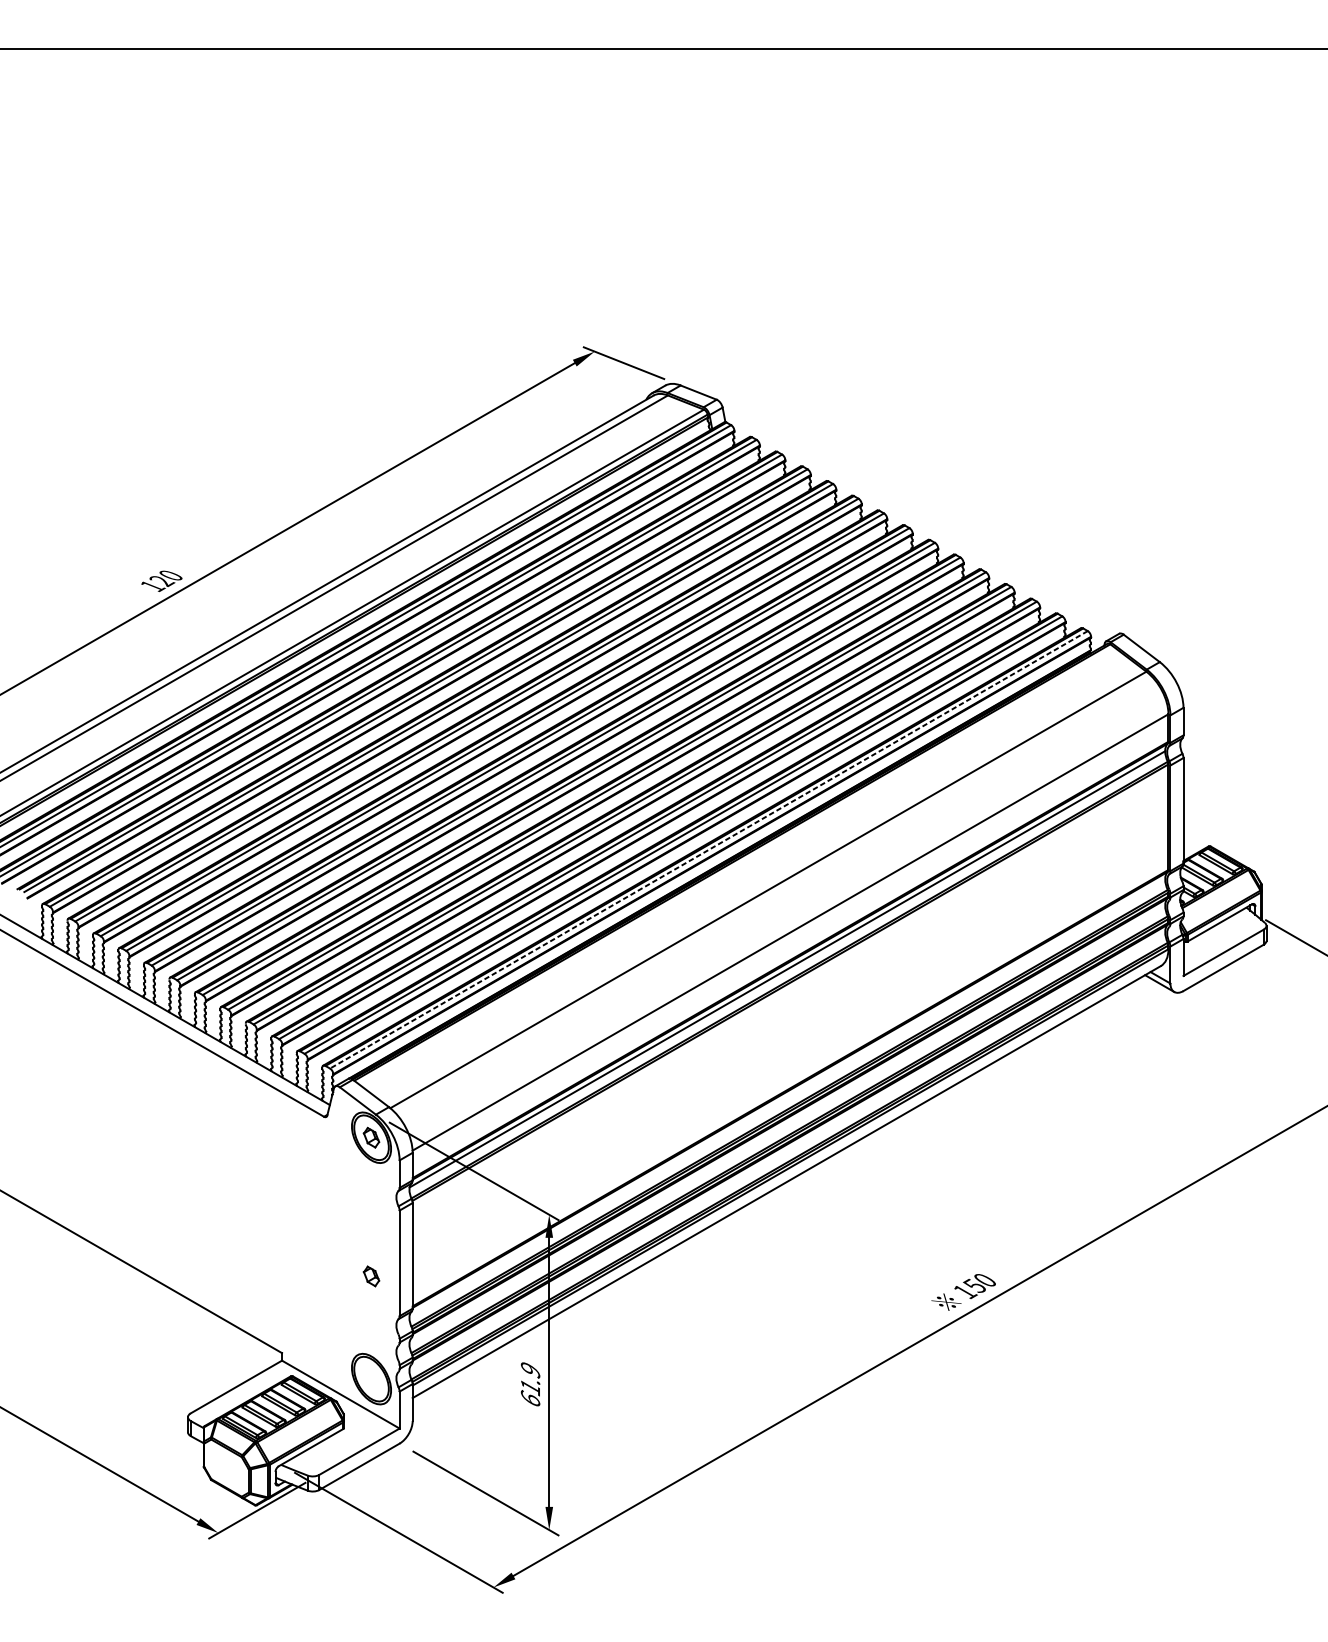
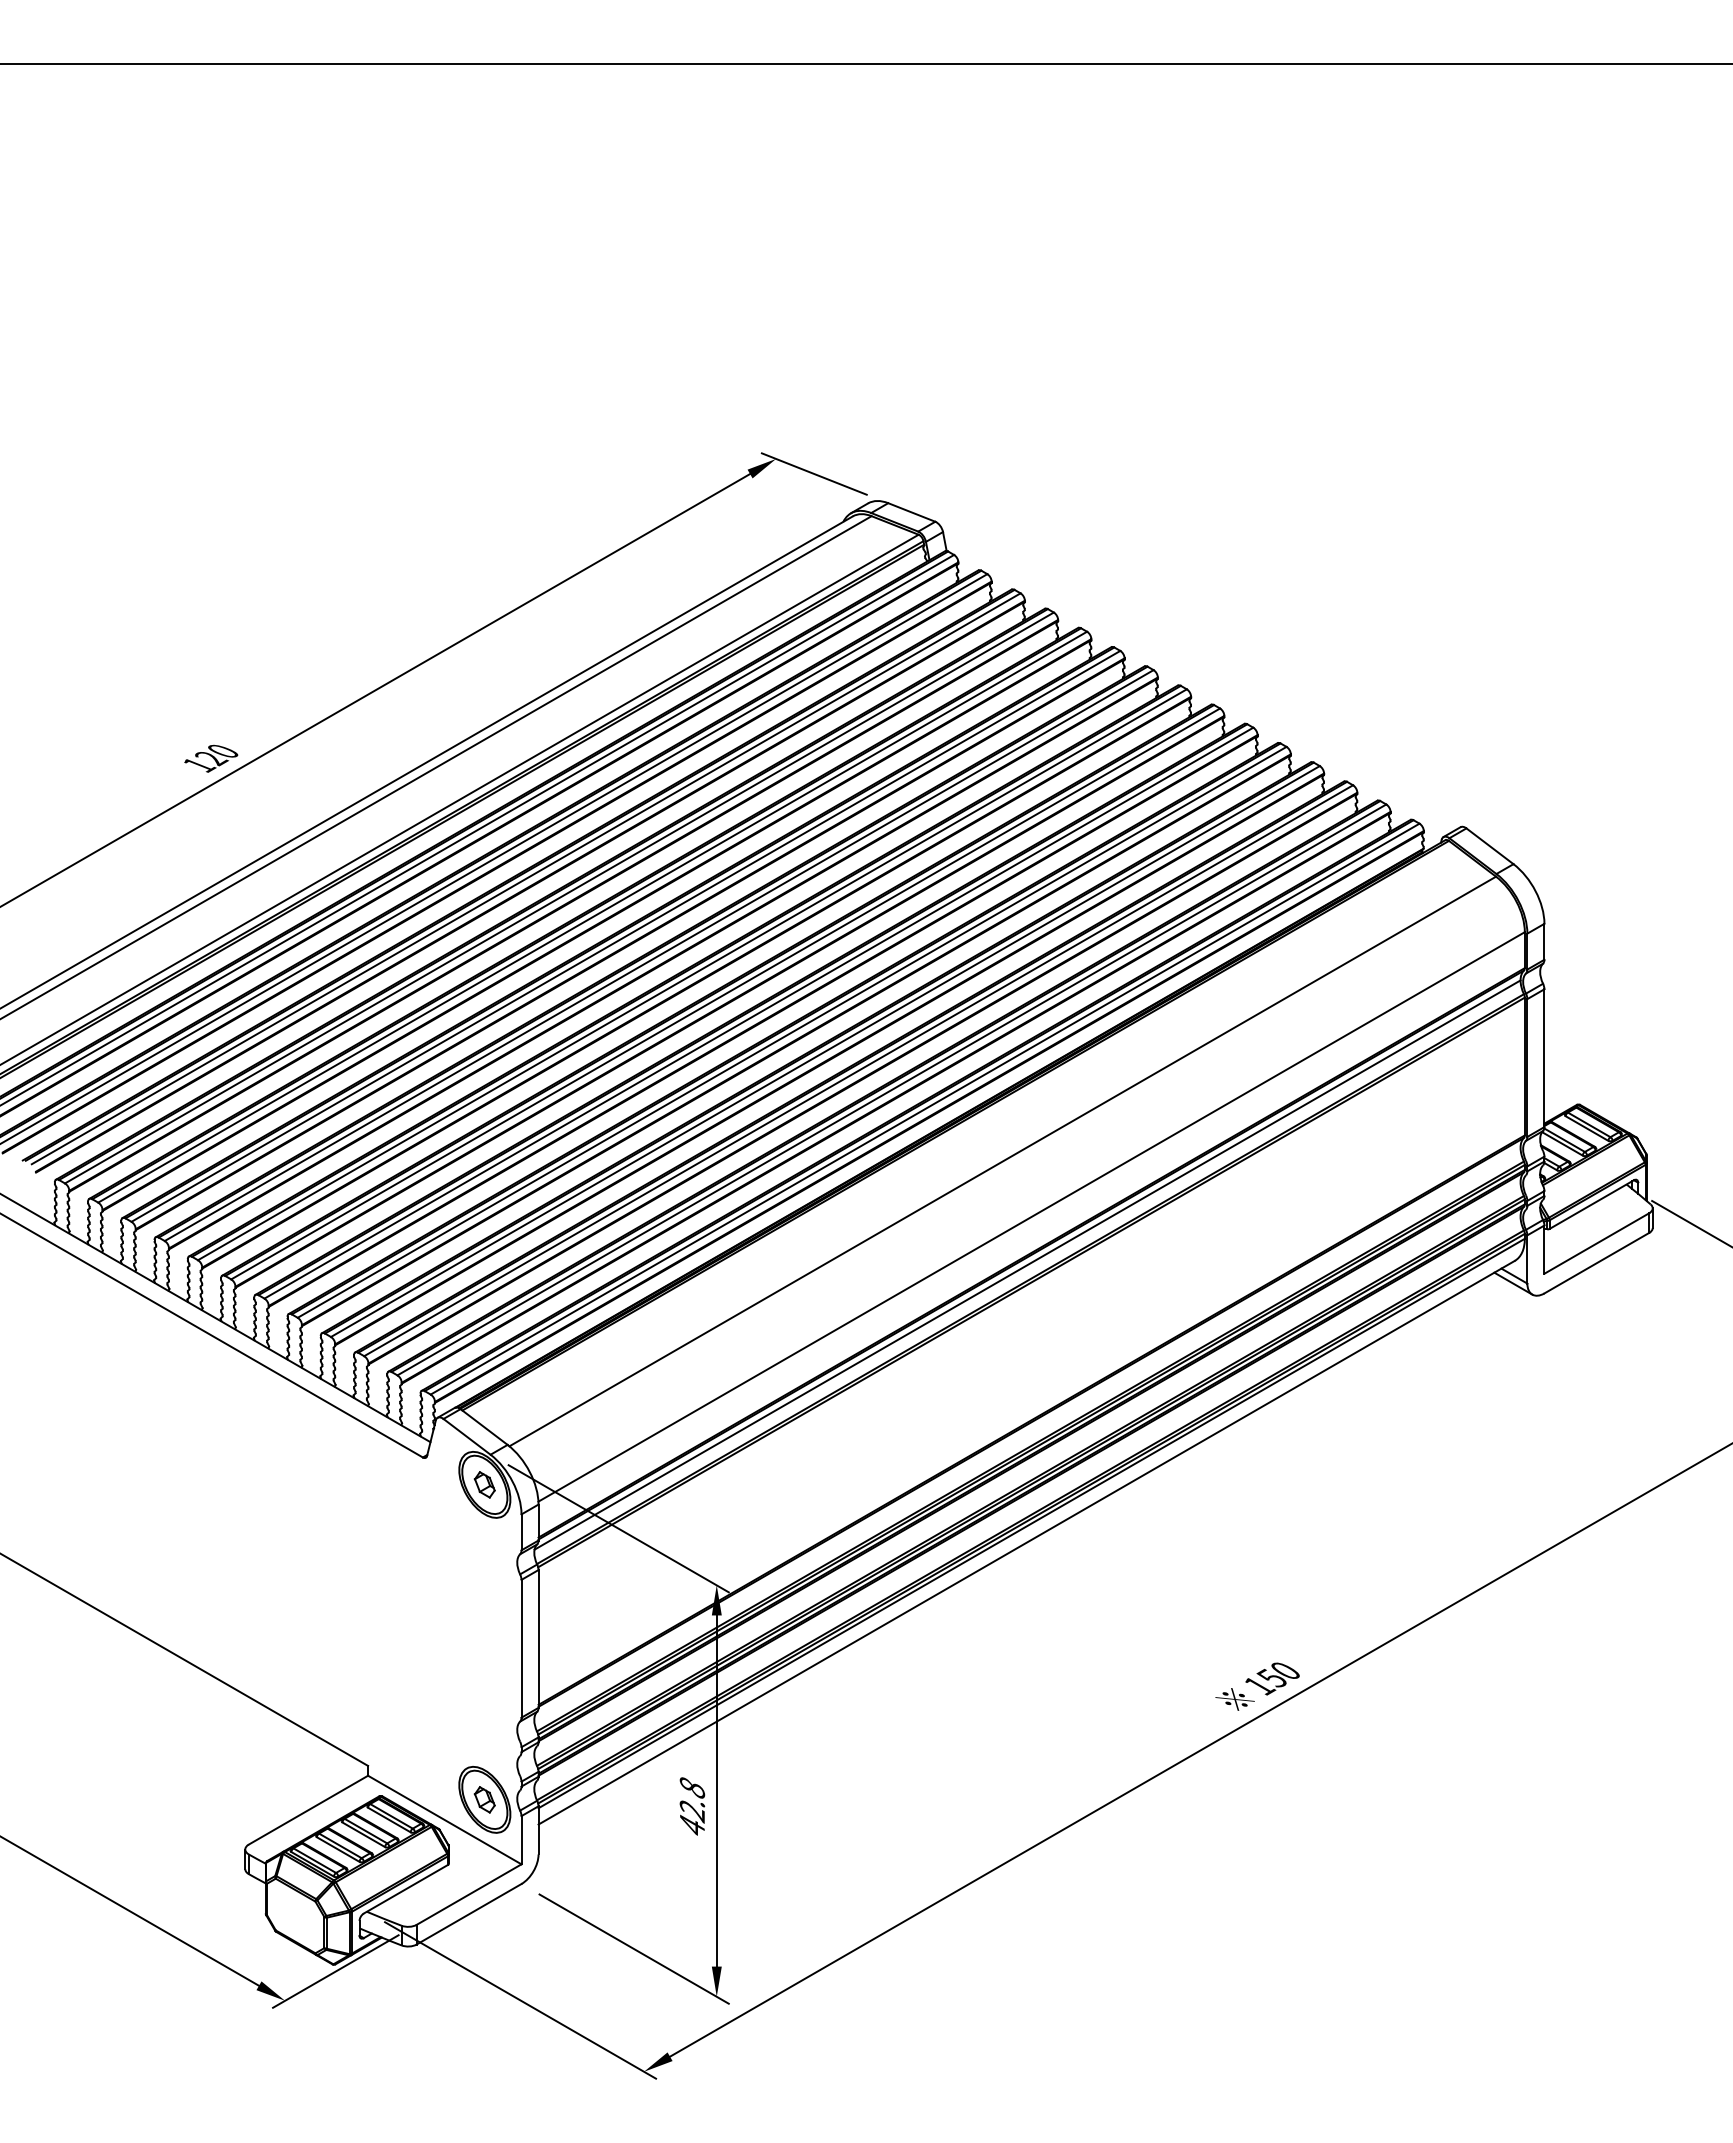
line: (709, 850) -> (925, 1109), dashed -> solid
part: (371, 1276) -> (484, 1799), moved
text: (530, 1384) -> (692, 1806), 61.9 -> 42.8

